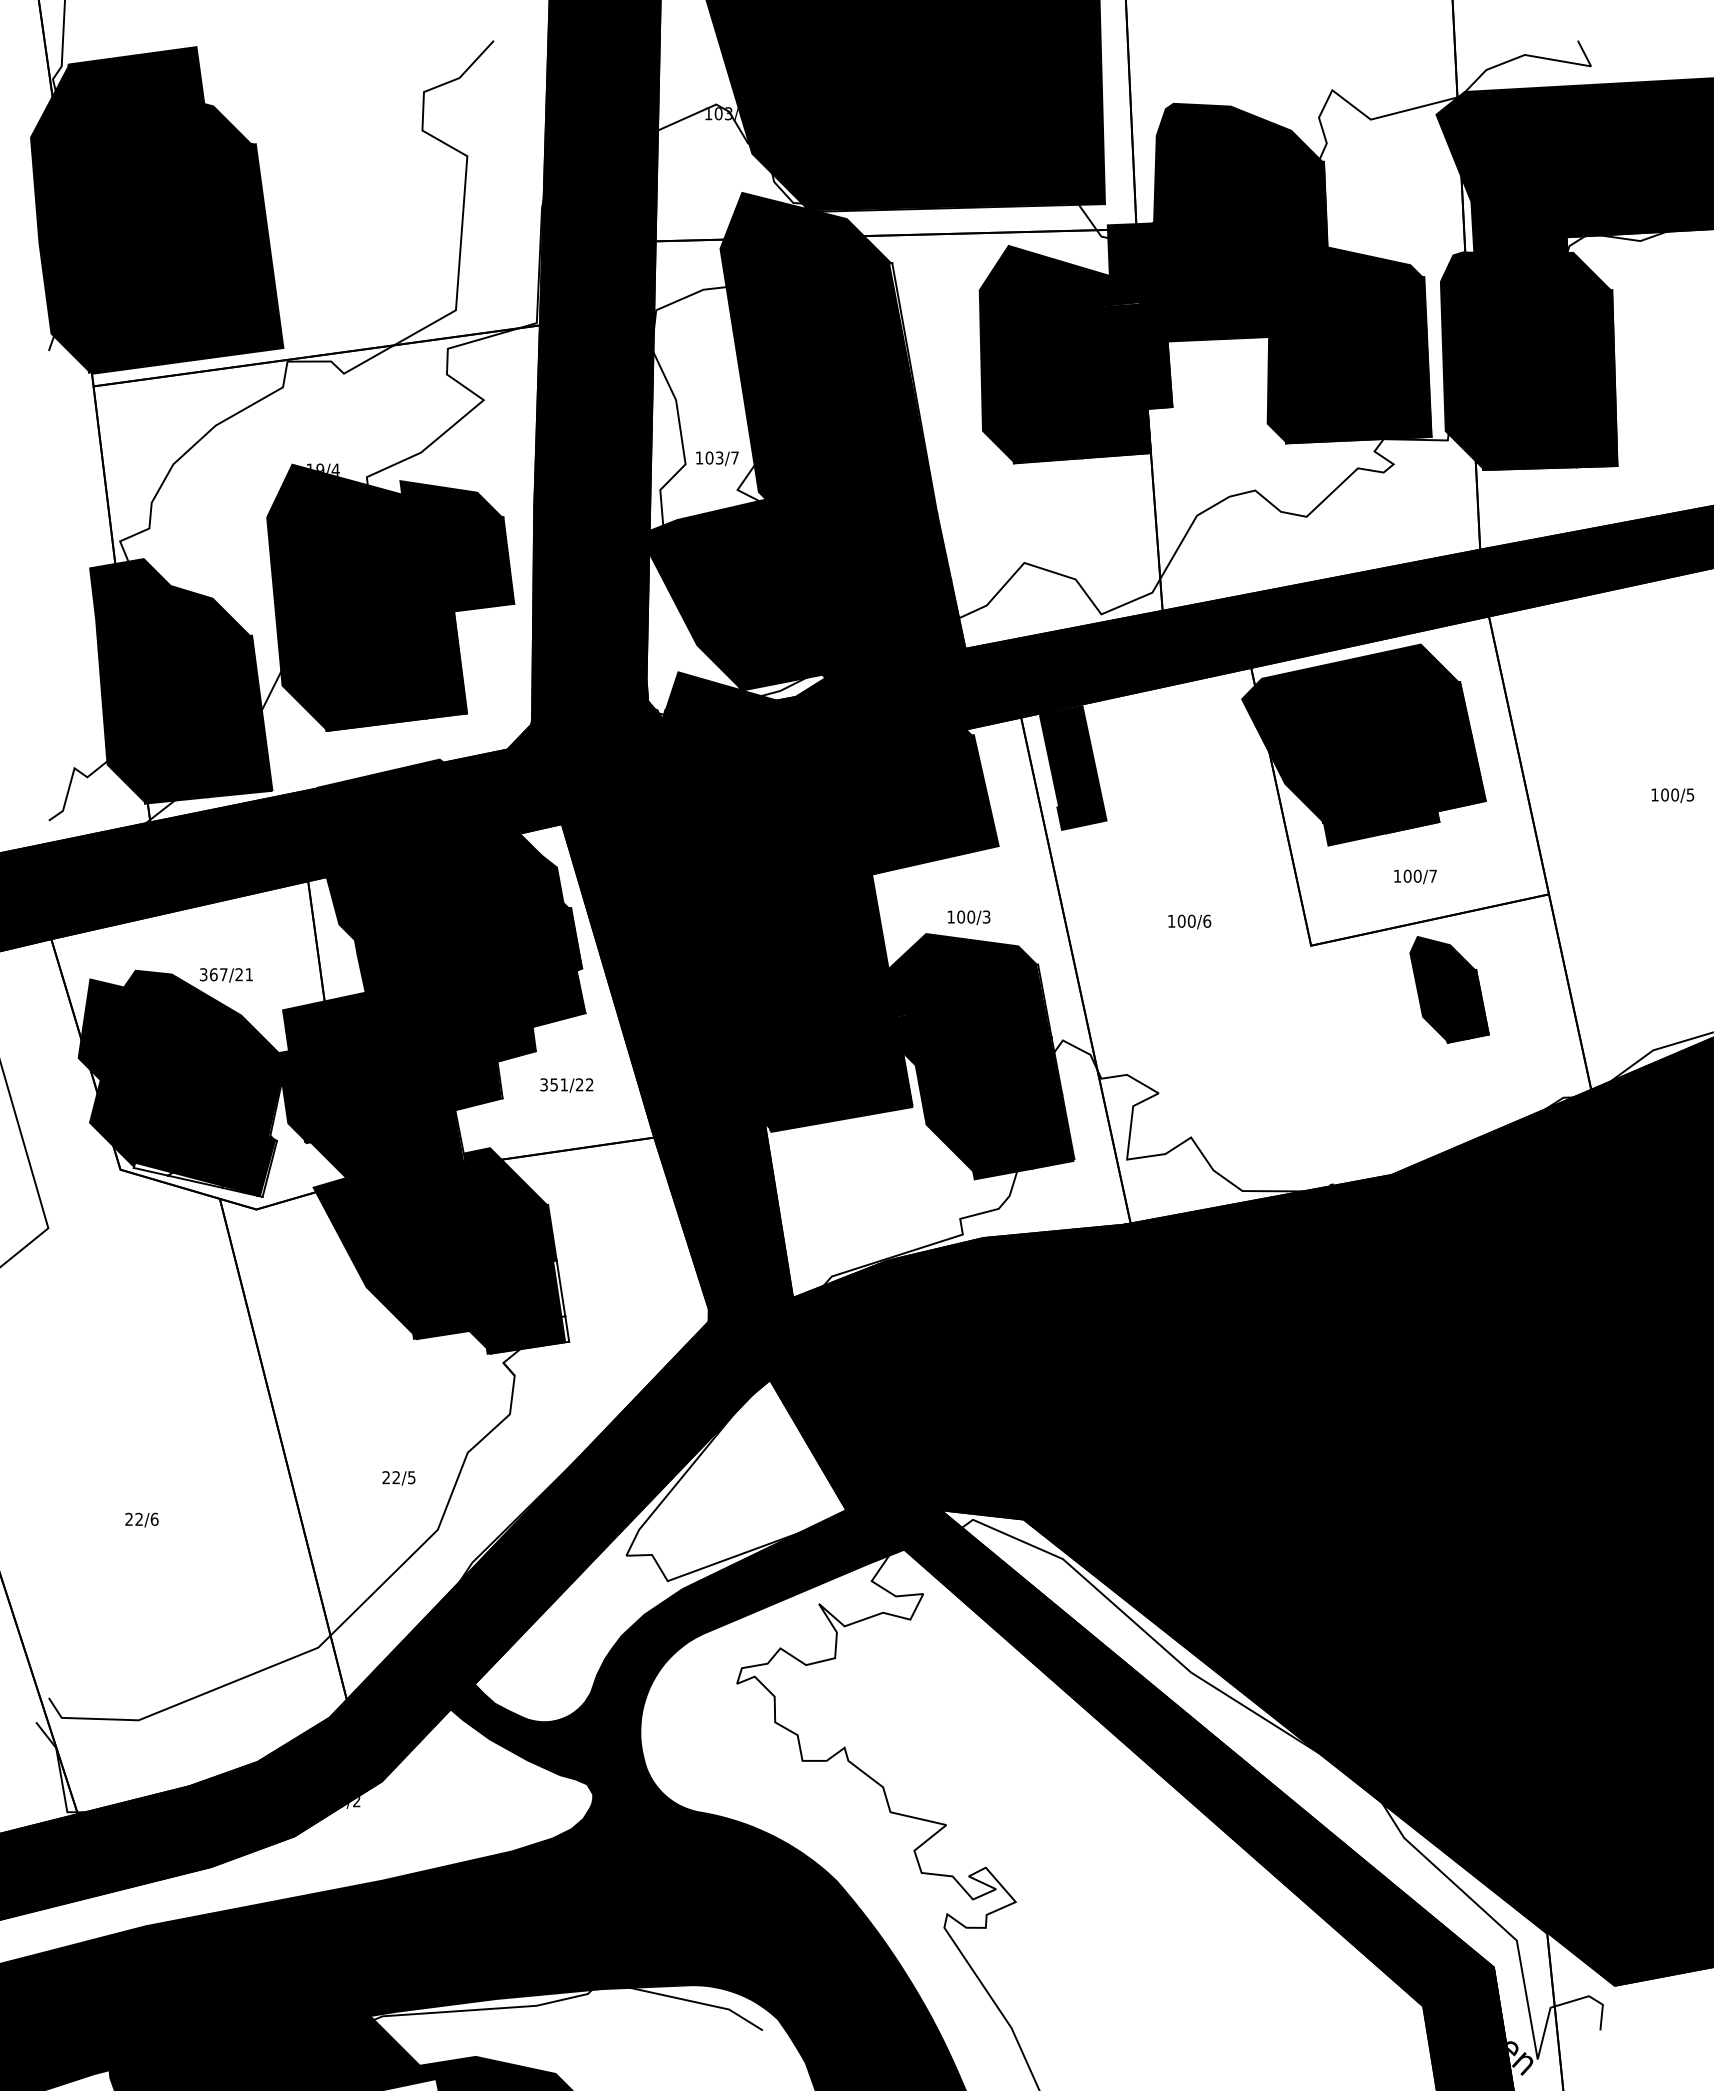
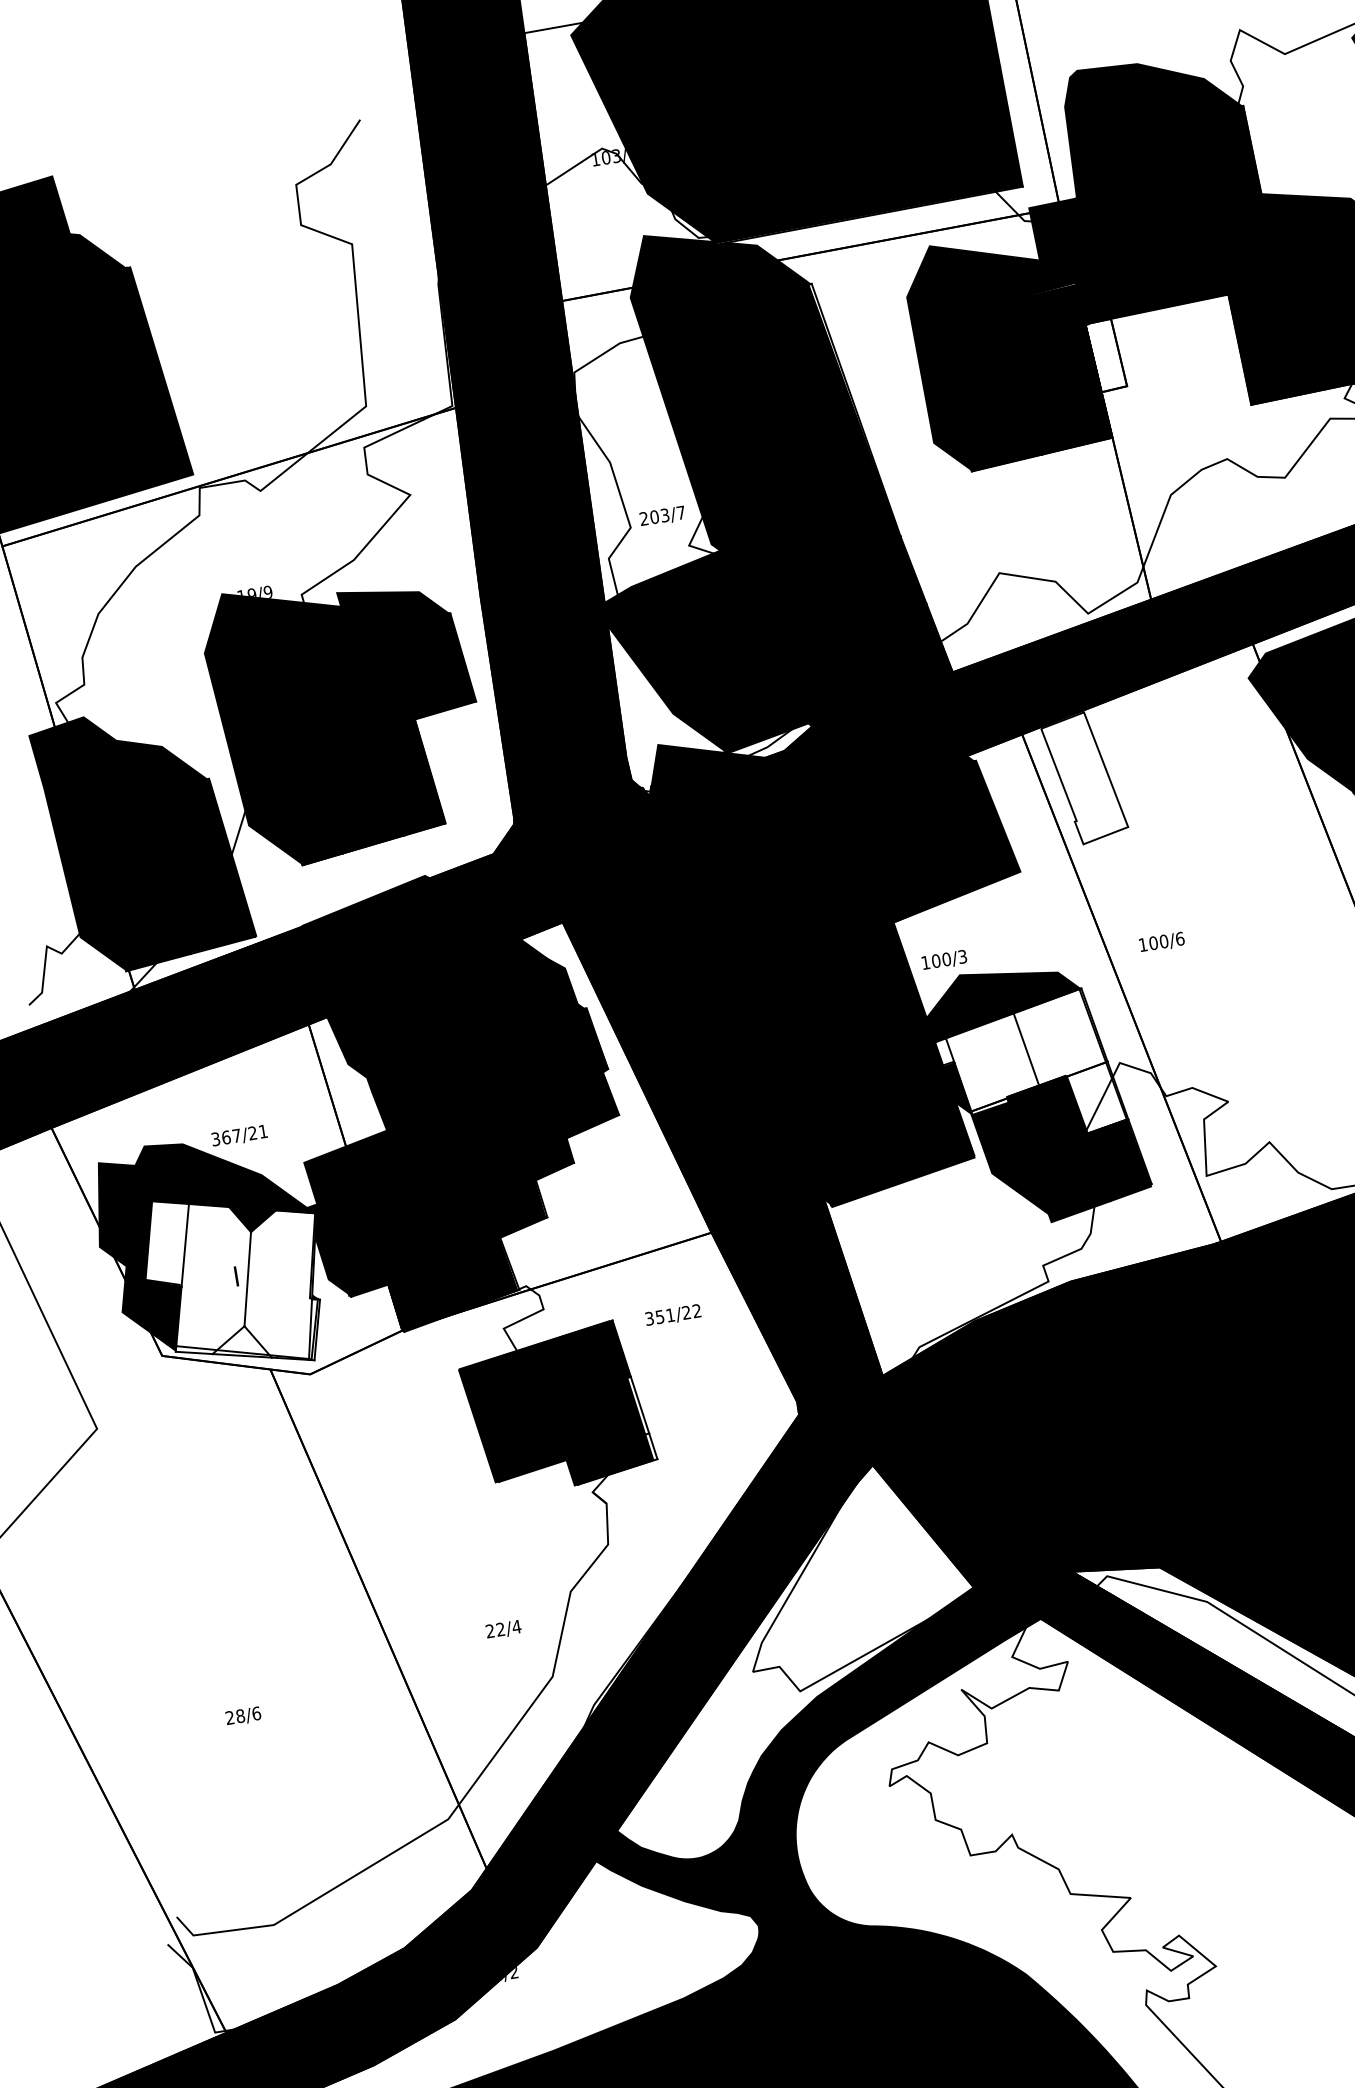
fill: (1157, 375) -> (1106, 355), removed
fill: (1275, 389) -> (1231, 350), removed
text: (699, 457) -> (644, 518), 103/7 -> 203/7
text: (335, 469) -> (267, 592), 19/4 -> 19/9
fill: (1072, 767) -> (1083, 777), removed
text: (968, 917) -> (943, 960), moved
text: (1189, 921) -> (1161, 942), moved
fill: (975, 1033) -> (1027, 1070), removed
text: (566, 1085) -> (672, 1315), moved
fill: (200, 1108) -> (235, 1278), removed
fill: (428, 1238) -> (493, 1375), removed
fill: (479, 1340) -> (564, 1472), removed
text: (411, 1477) -> (516, 1626), 22/5 -> 22/4
text: (139, 1519) -> (240, 1716), 22/6 -> 28/6

